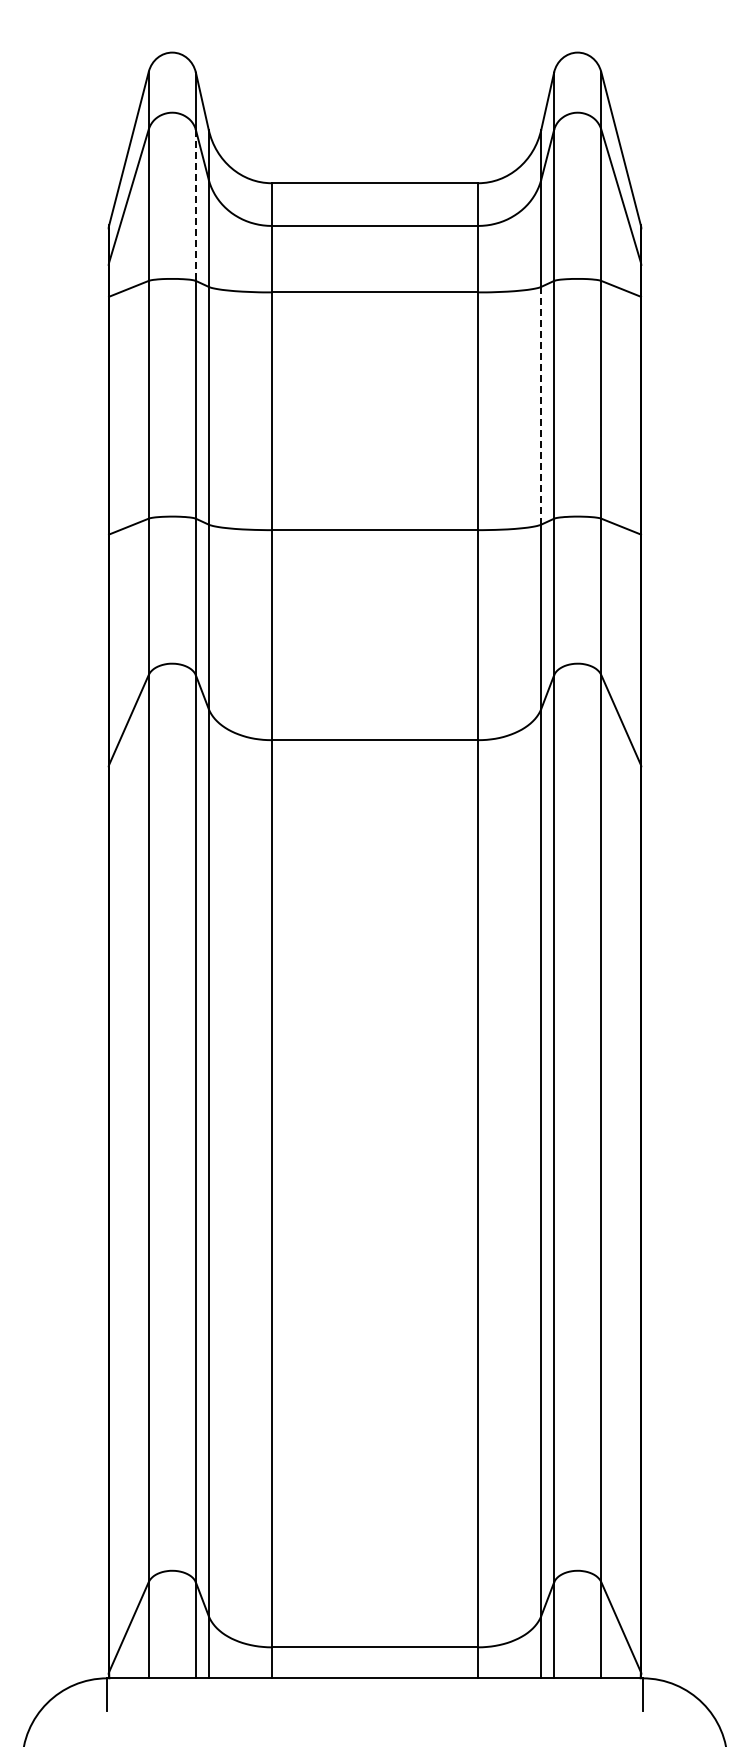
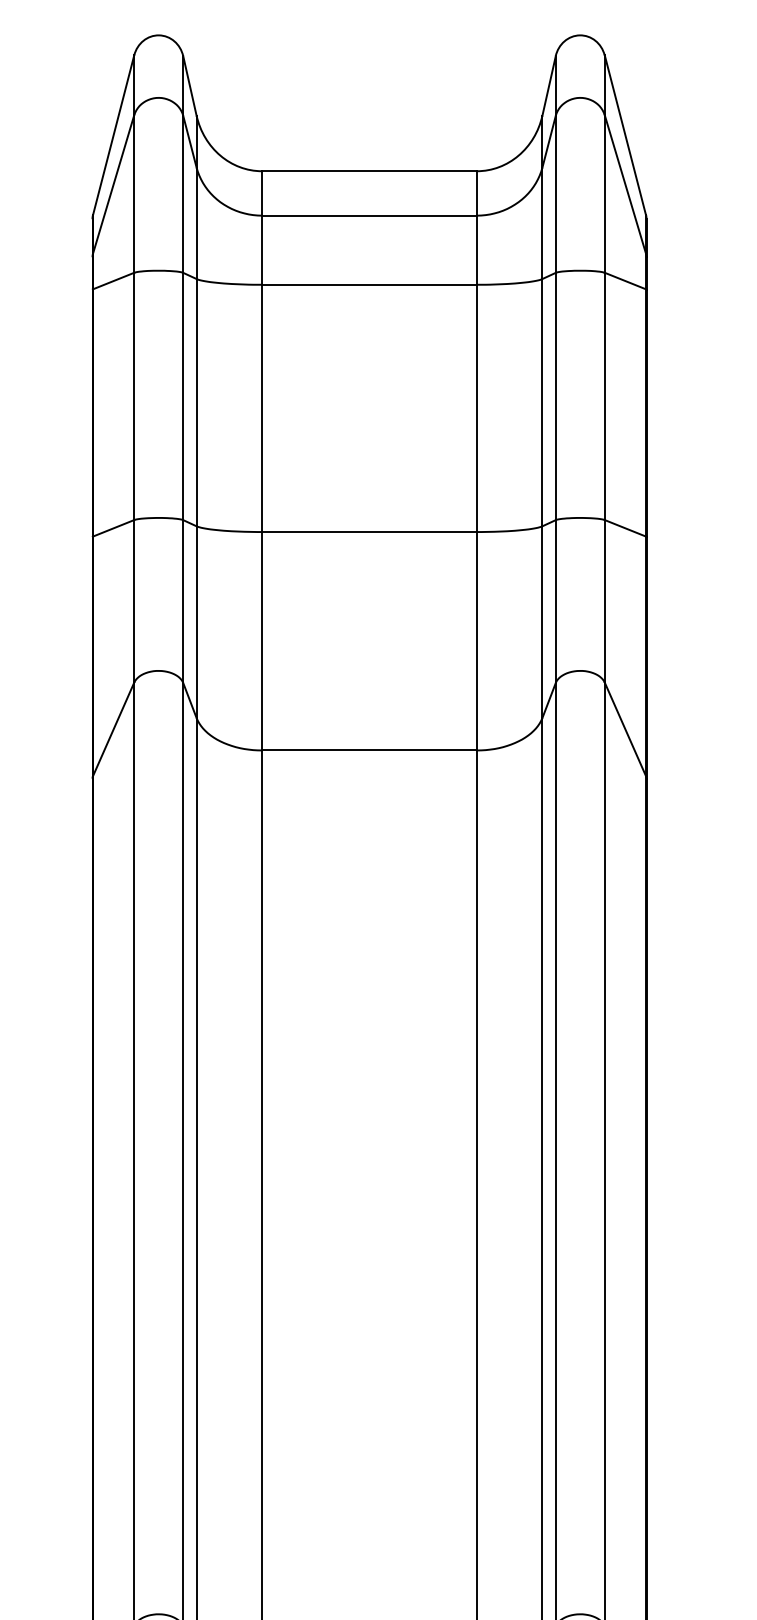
line: (195, 206) -> (182, 195), dashed -> solid
line: (541, 405) -> (542, 402), dashed -> solid

